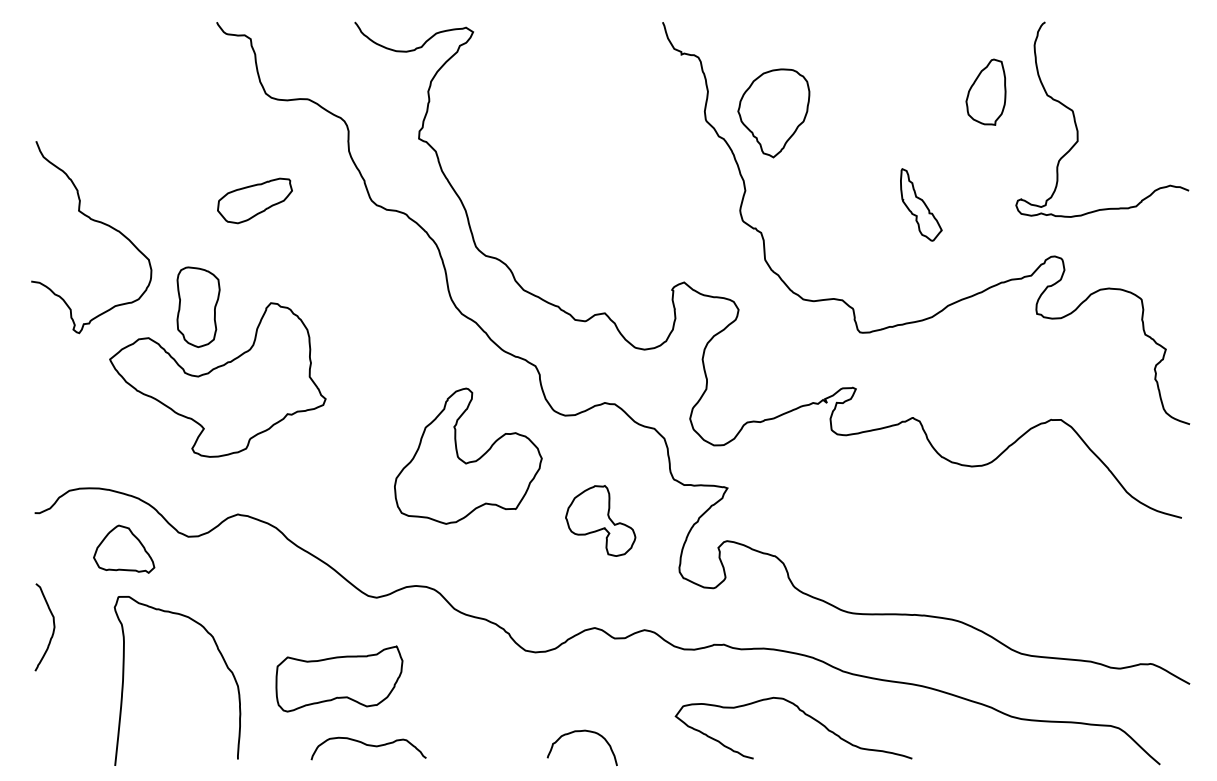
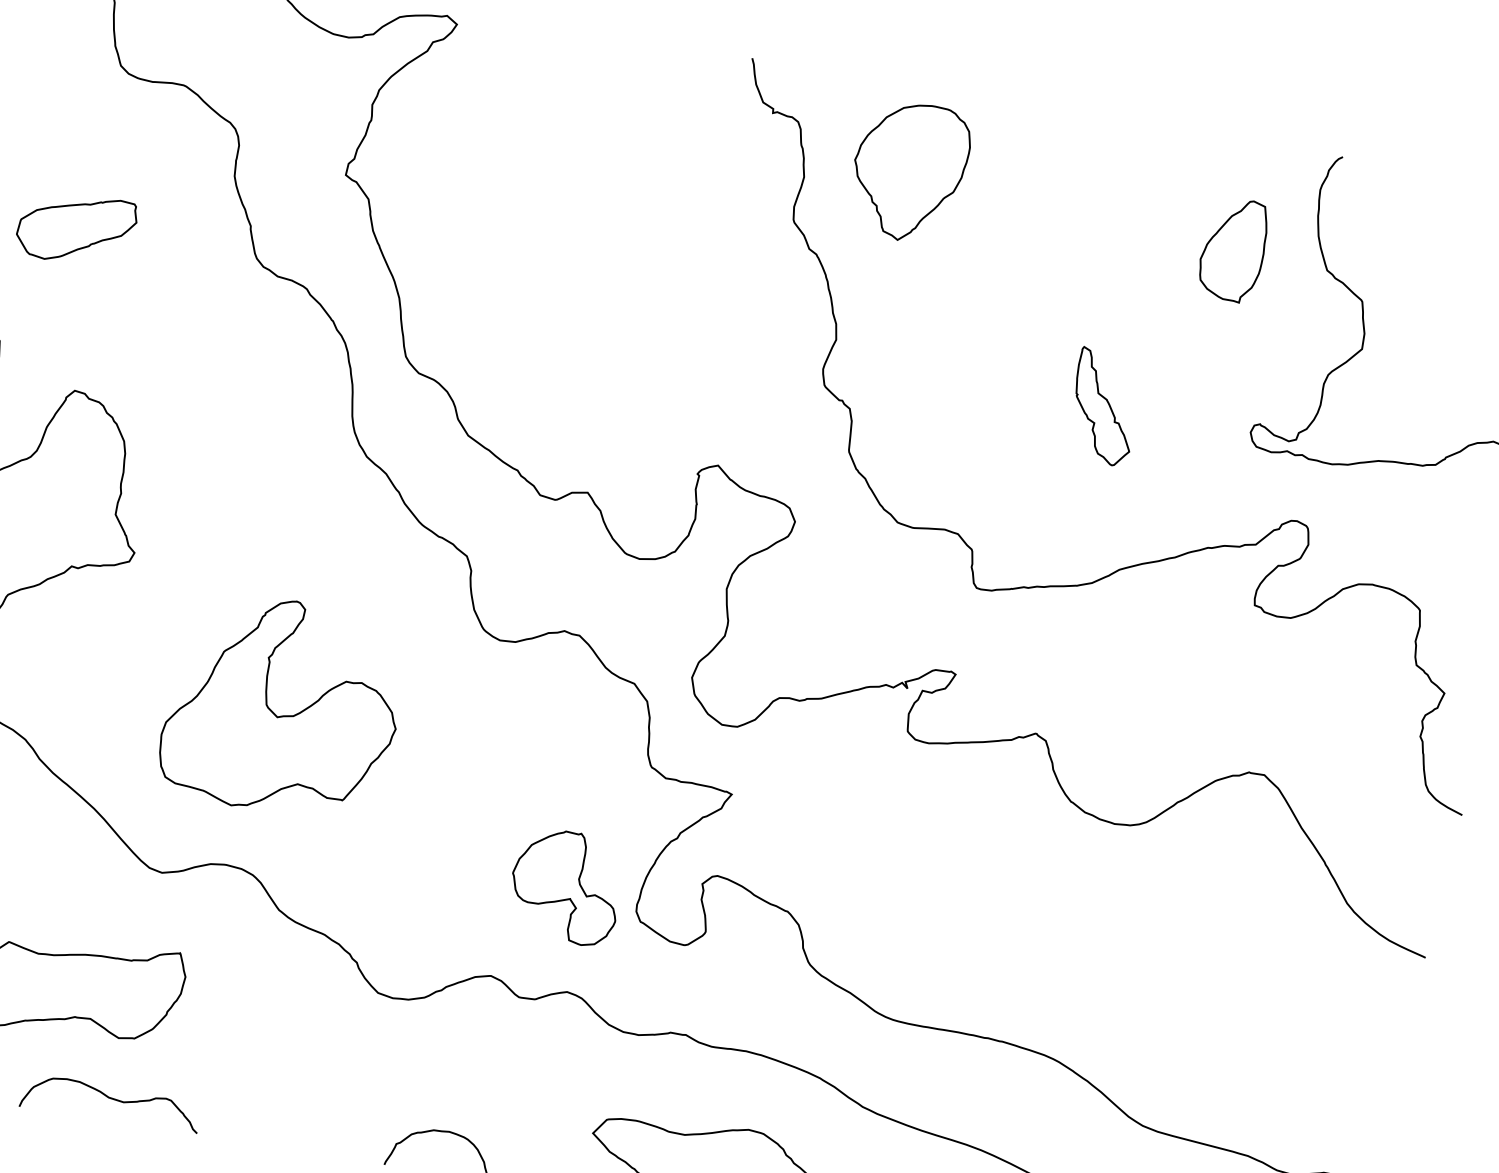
part: (773, 113) -> (908, 172), moved
part: (468, 455) -> (283, 705), moved
part: (600, 520) -> (565, 886), moved

